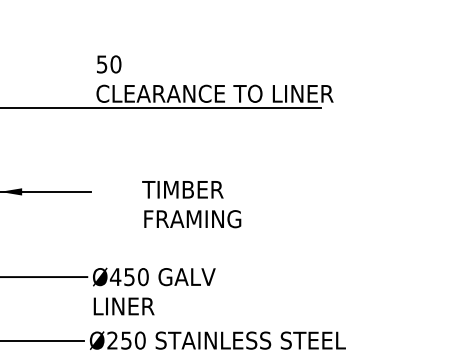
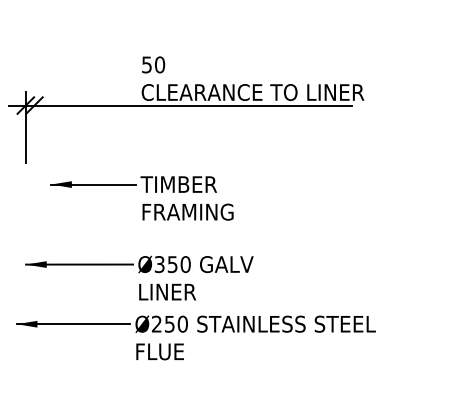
text: (191, 204) -> (186, 198), moved
text: (115, 277) -> (159, 264), Ø450 -> Ø350

